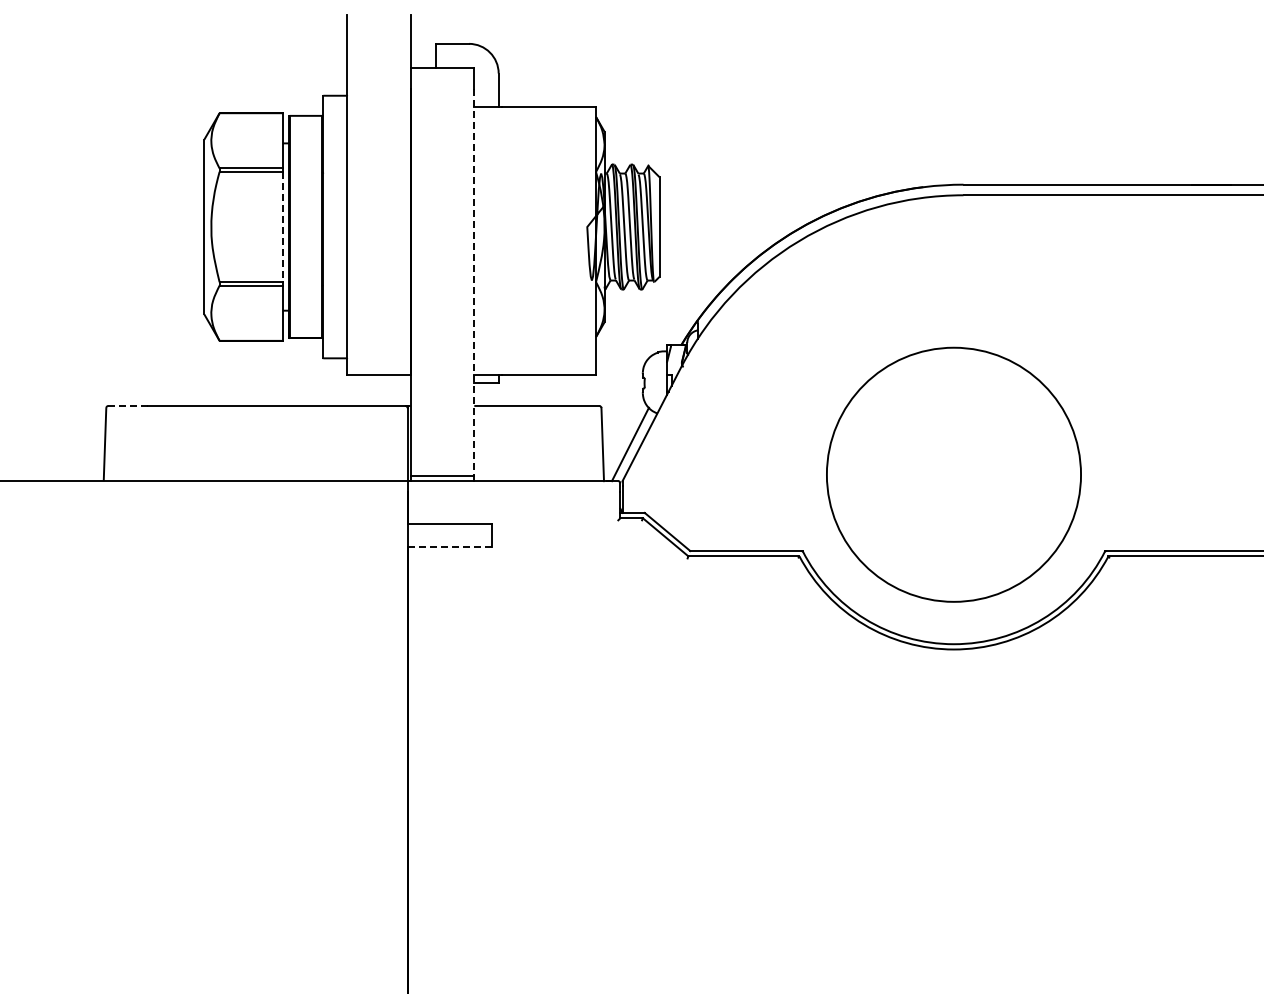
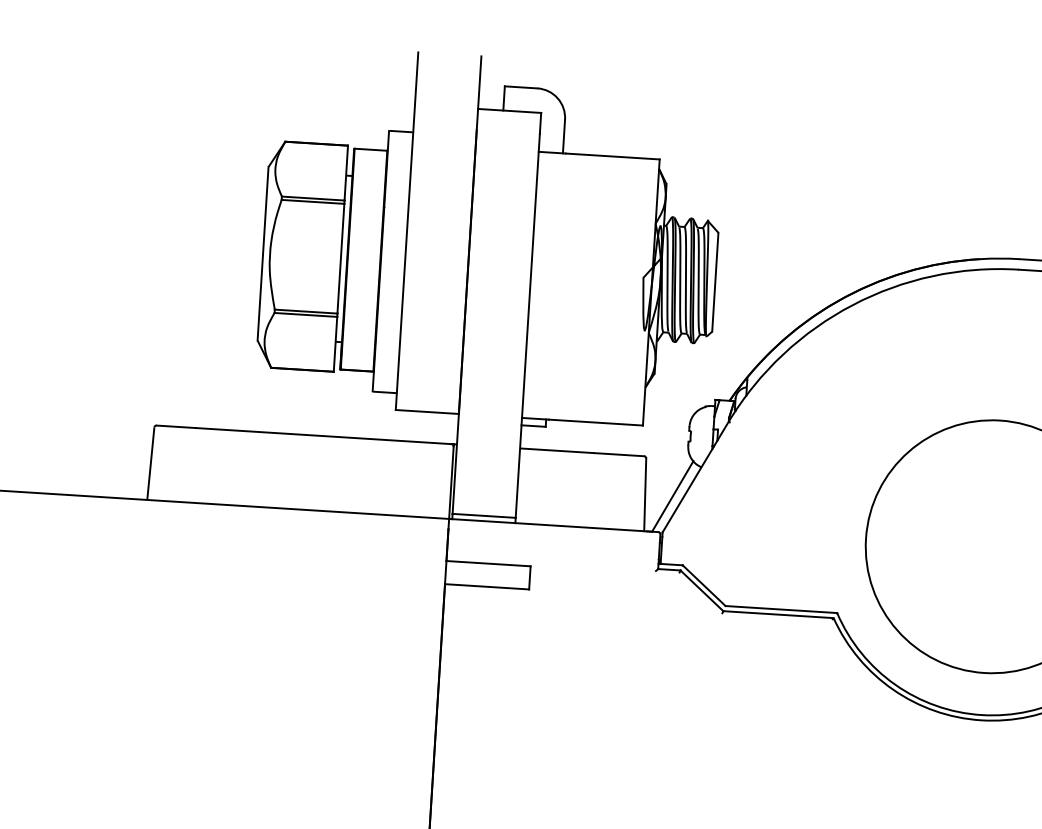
line: (282, 227) -> (340, 259), dashed -> solid
line: (474, 283) -> (527, 326), dashed -> solid
line: (128, 405) -> (176, 426), dashed -> solid
line: (449, 546) -> (486, 586), dashed -> solid

